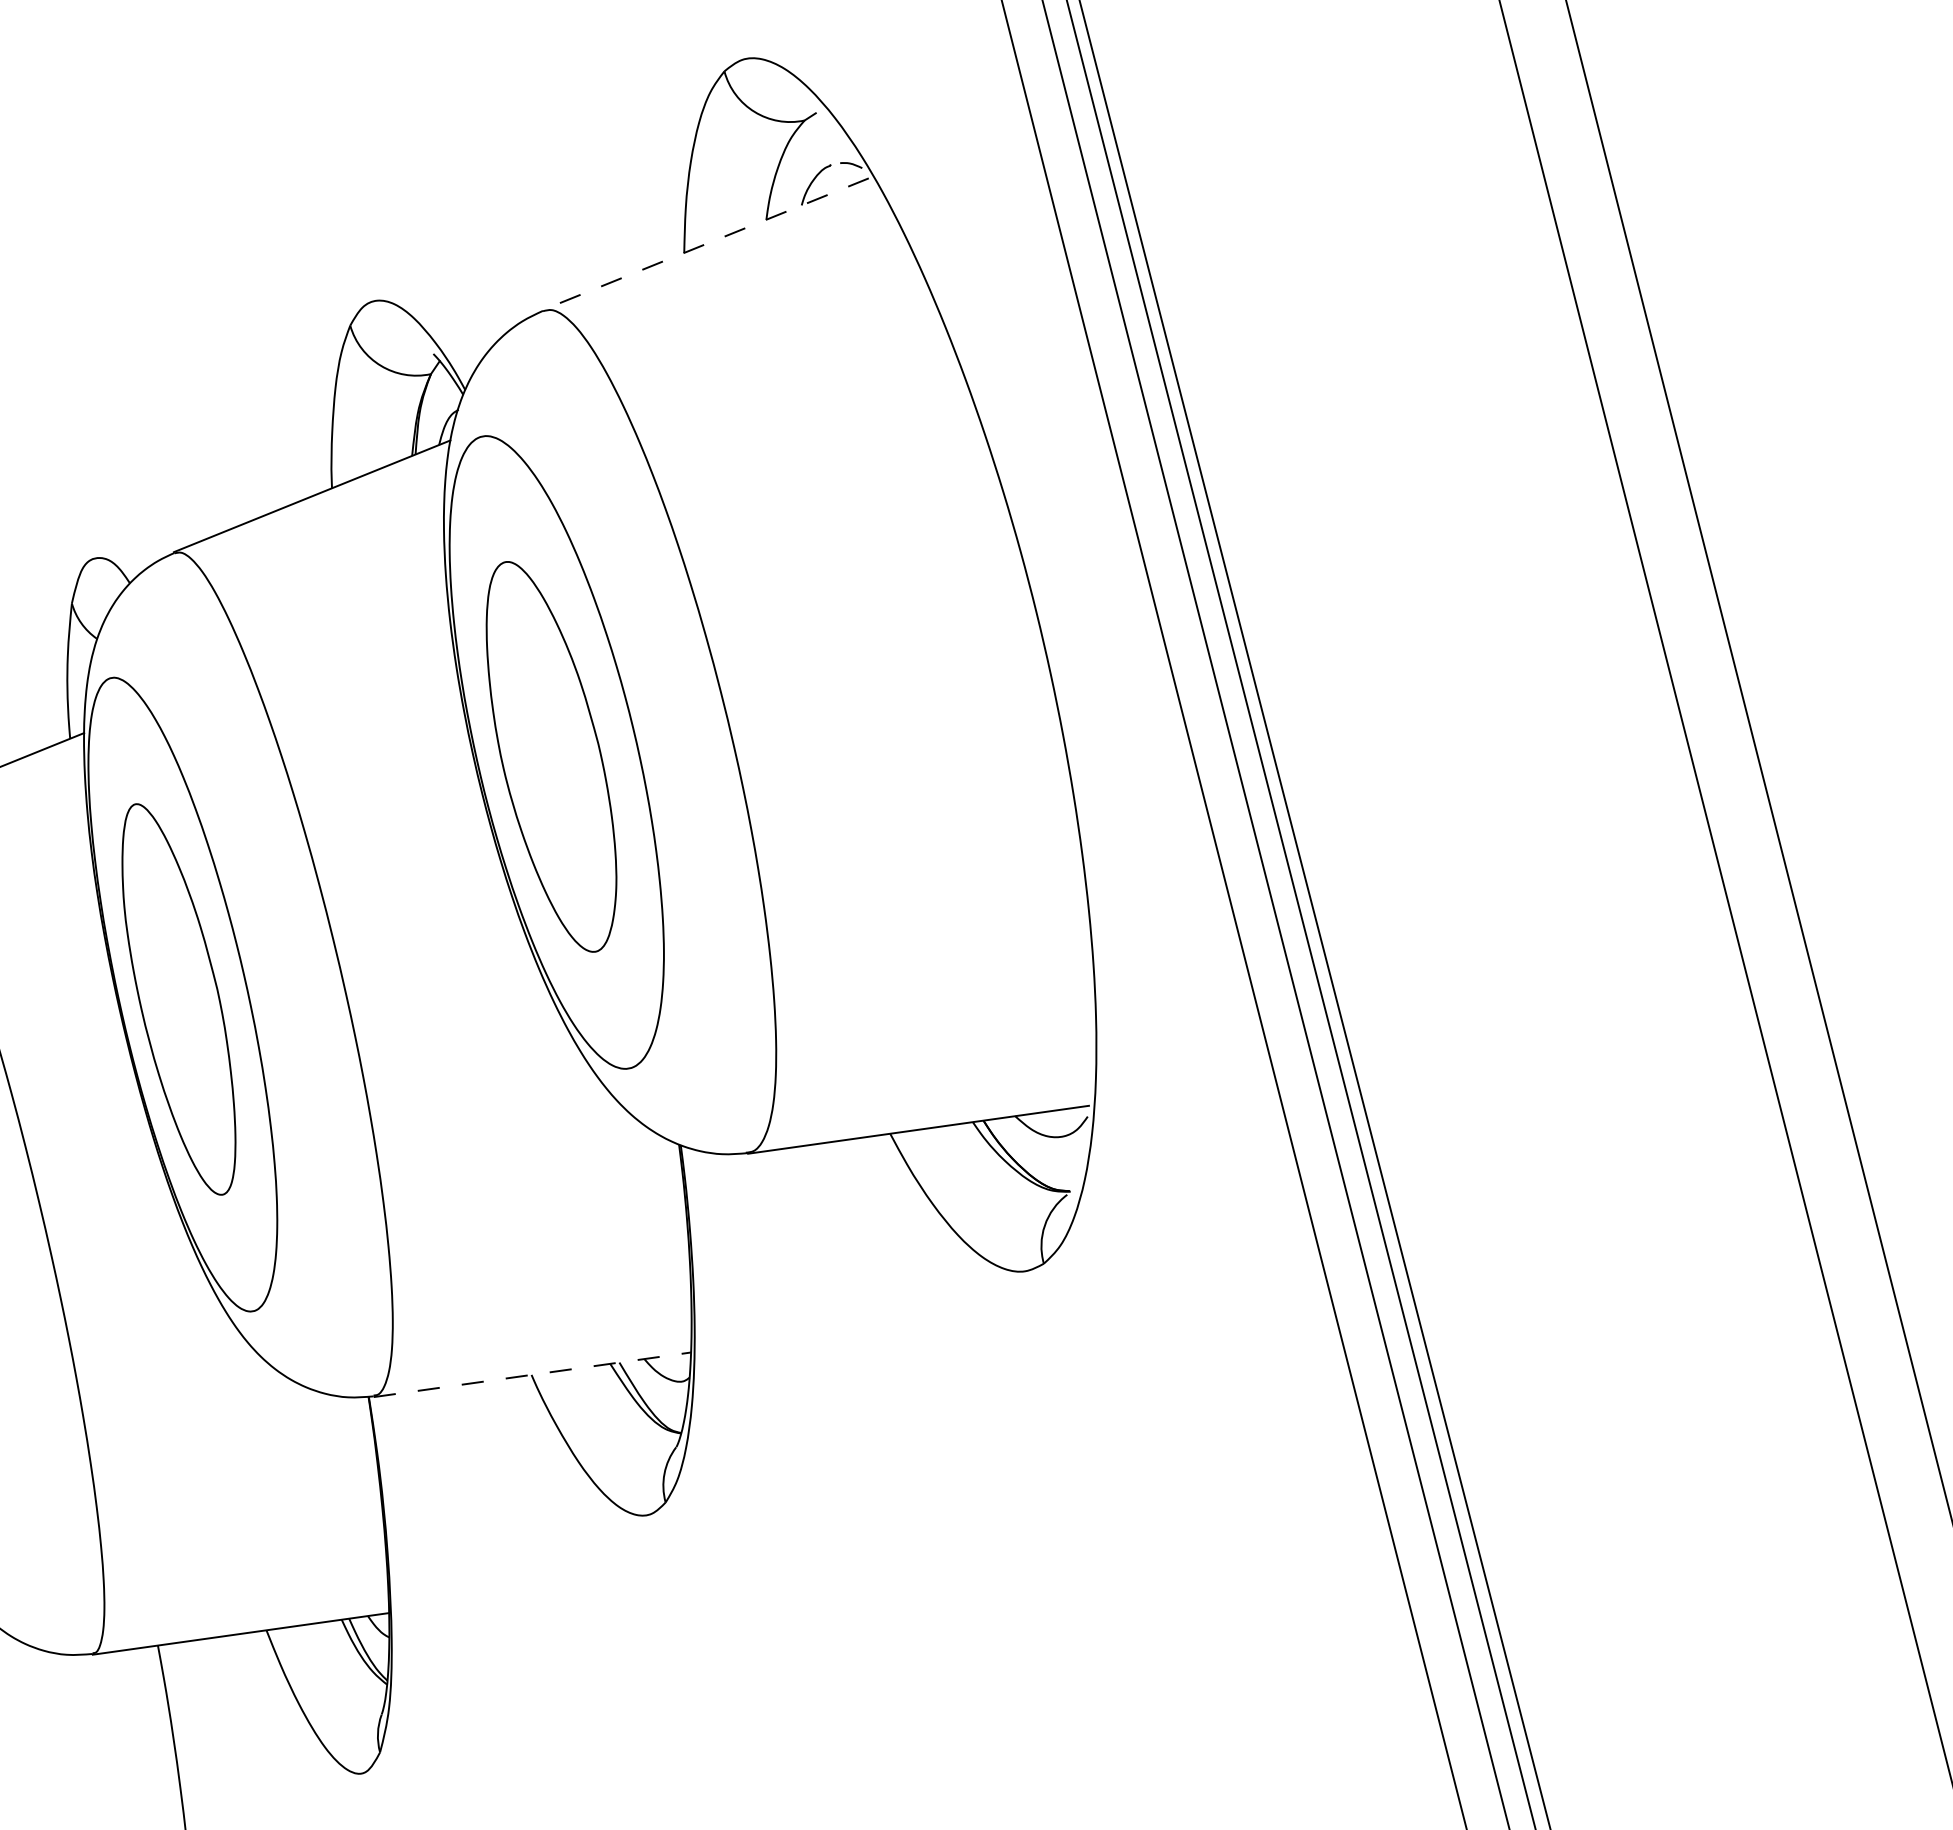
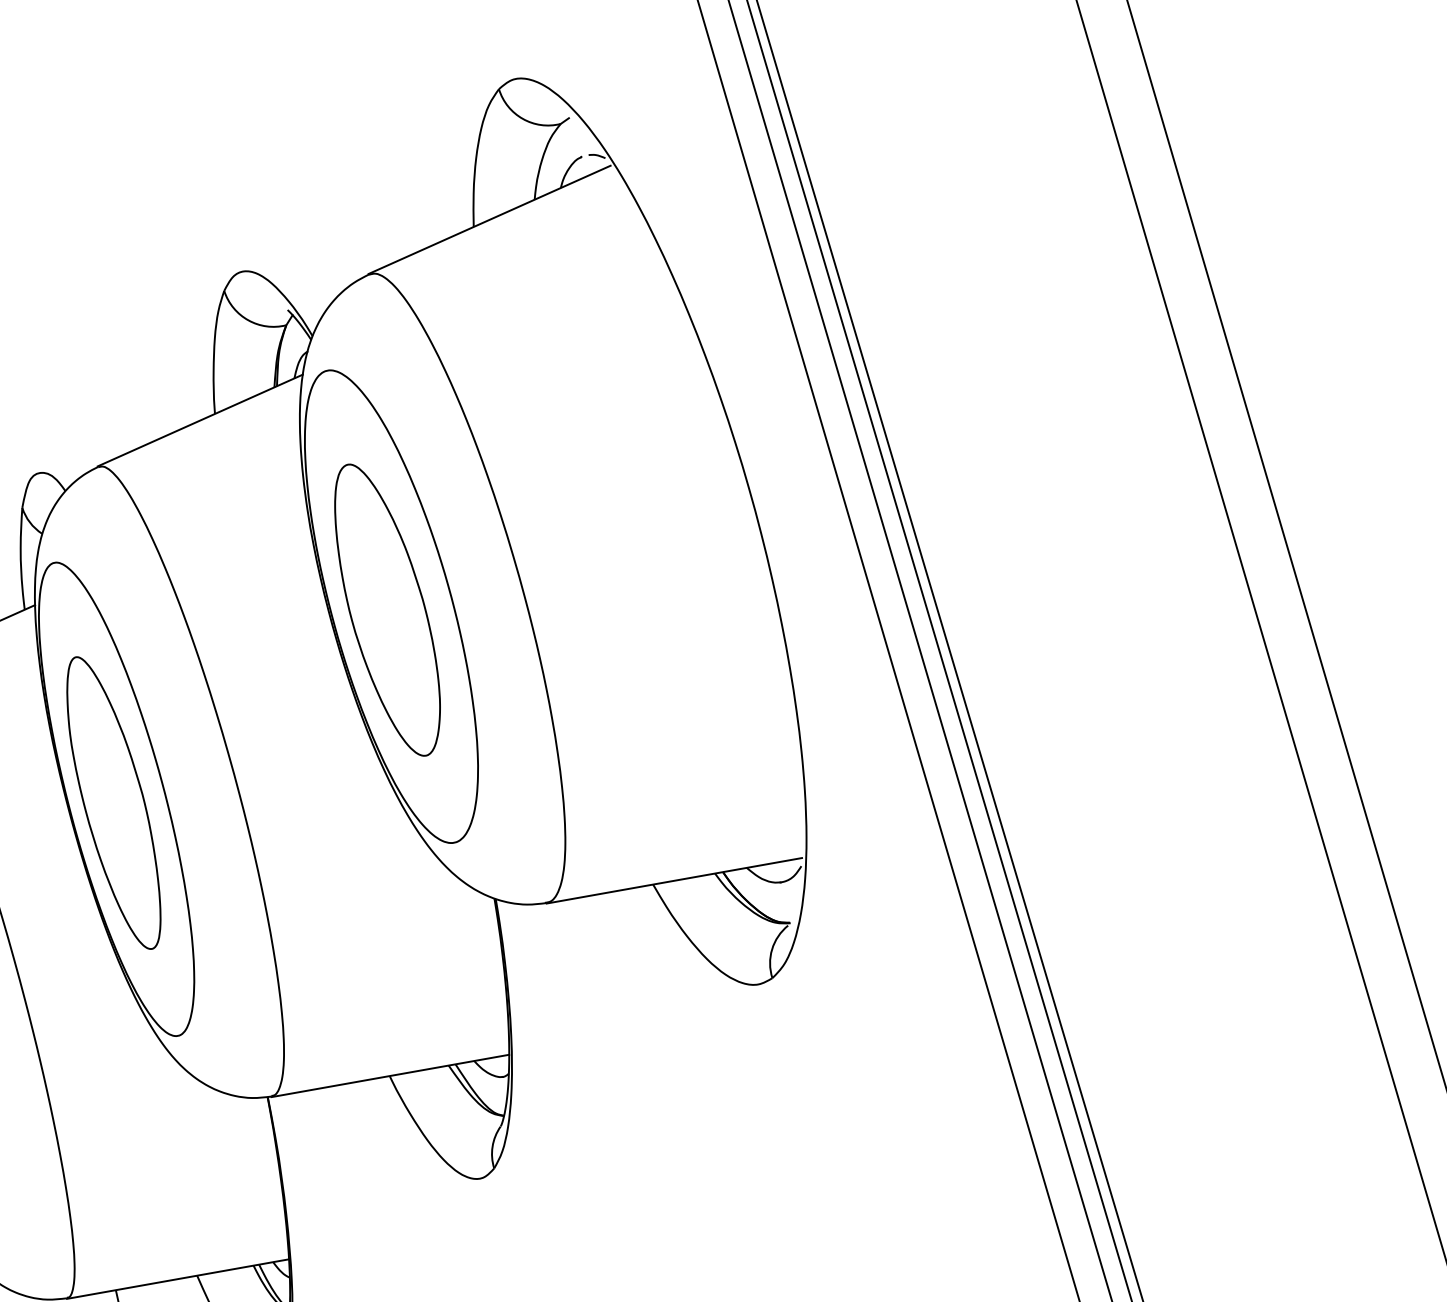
line: (705, 244) -> (489, 220), dashed -> solid
line: (532, 1374) -> (390, 1075), dashed -> solid

